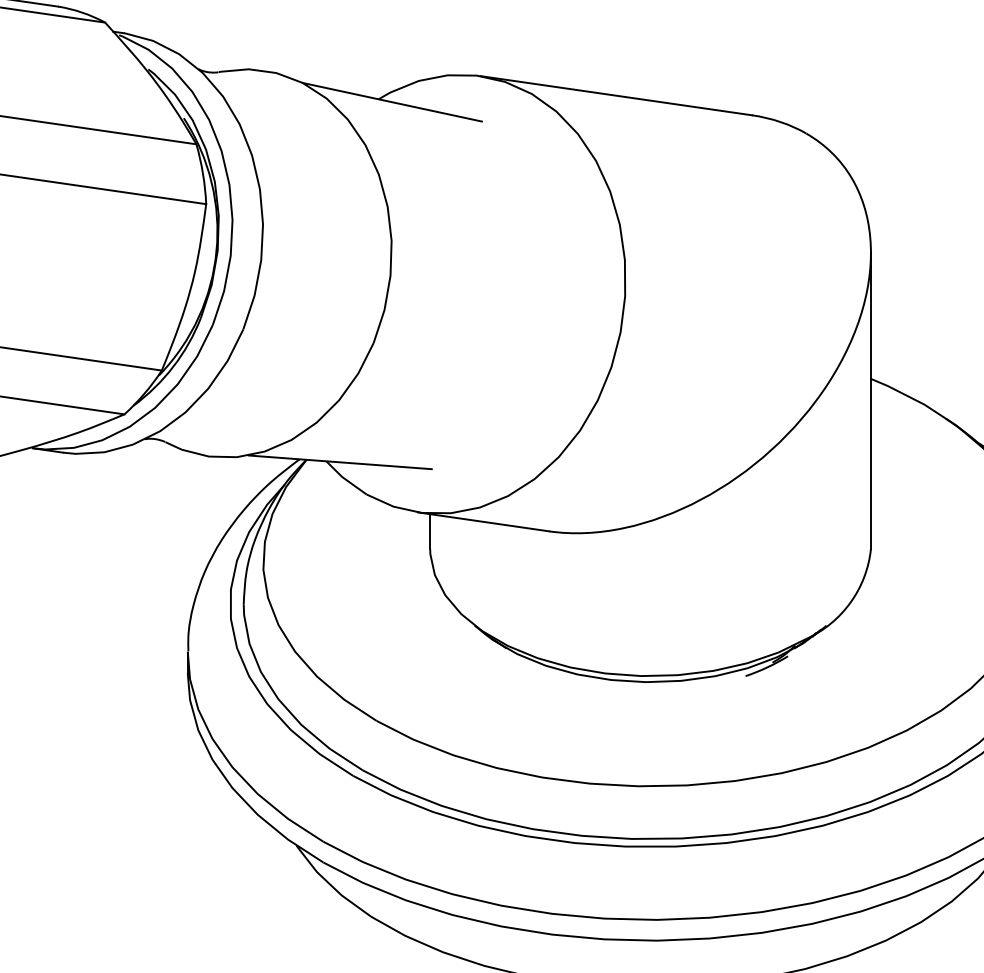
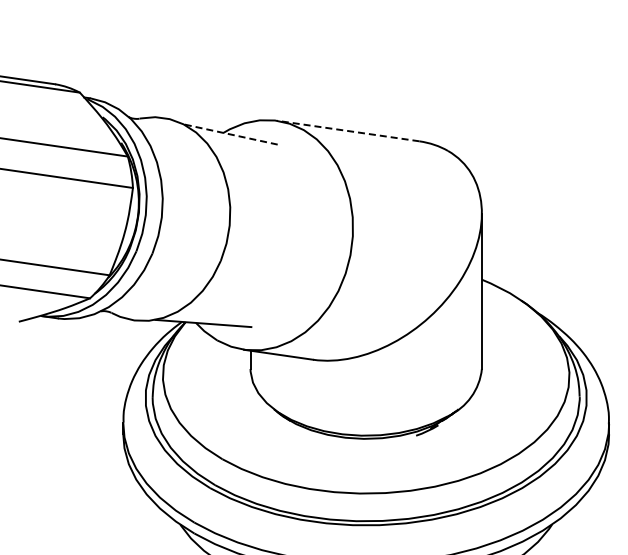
line: (616, 96) -> (348, 131), solid -> dashed
line: (392, 102) -> (230, 134), solid -> dashed

